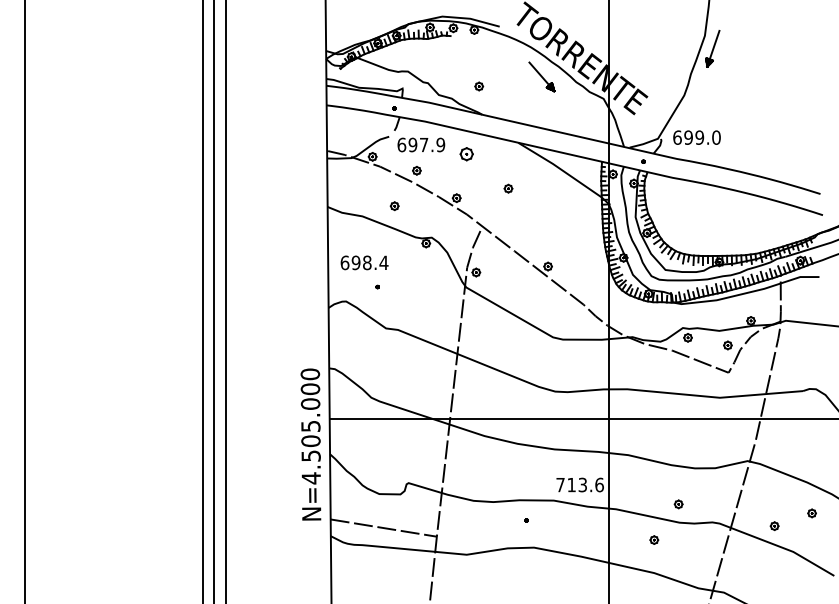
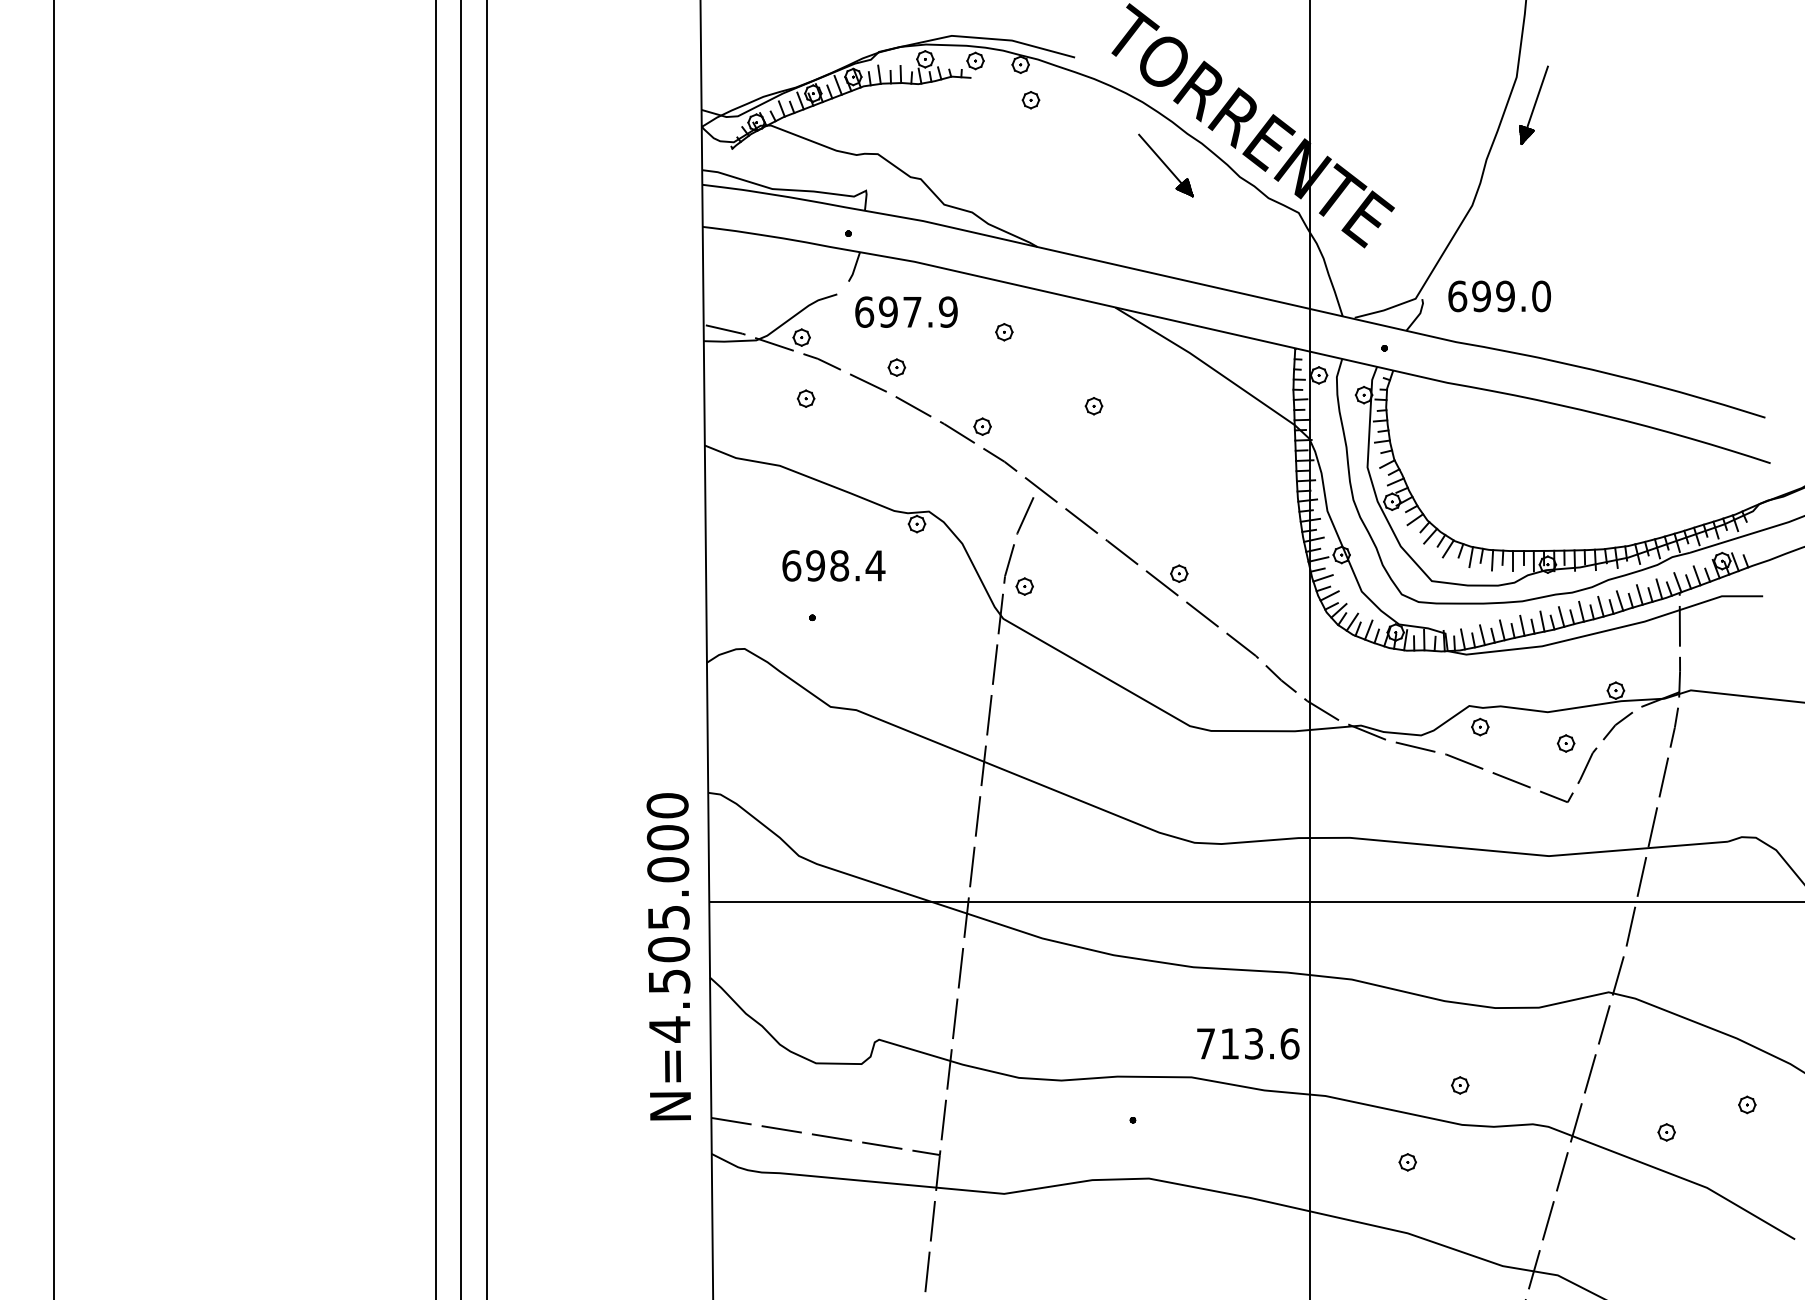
part: (479, 86) -> (1031, 100), moved
part: (466, 154) -> (1003, 332), size x0.62
part: (394, 206) -> (805, 399), moved
text: (364, 262) -> (833, 565), moved

